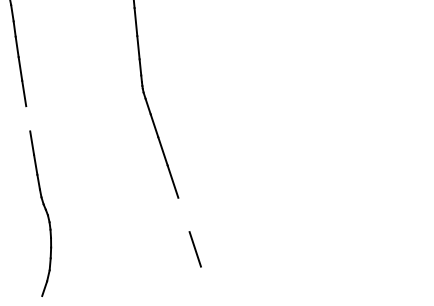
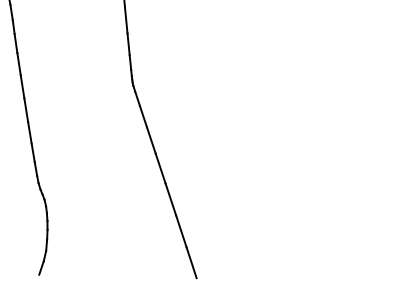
line: (28, 118) -> (26, 109), added
line: (183, 214) -> (170, 199), added
line: (205, 282) -> (190, 262), added

